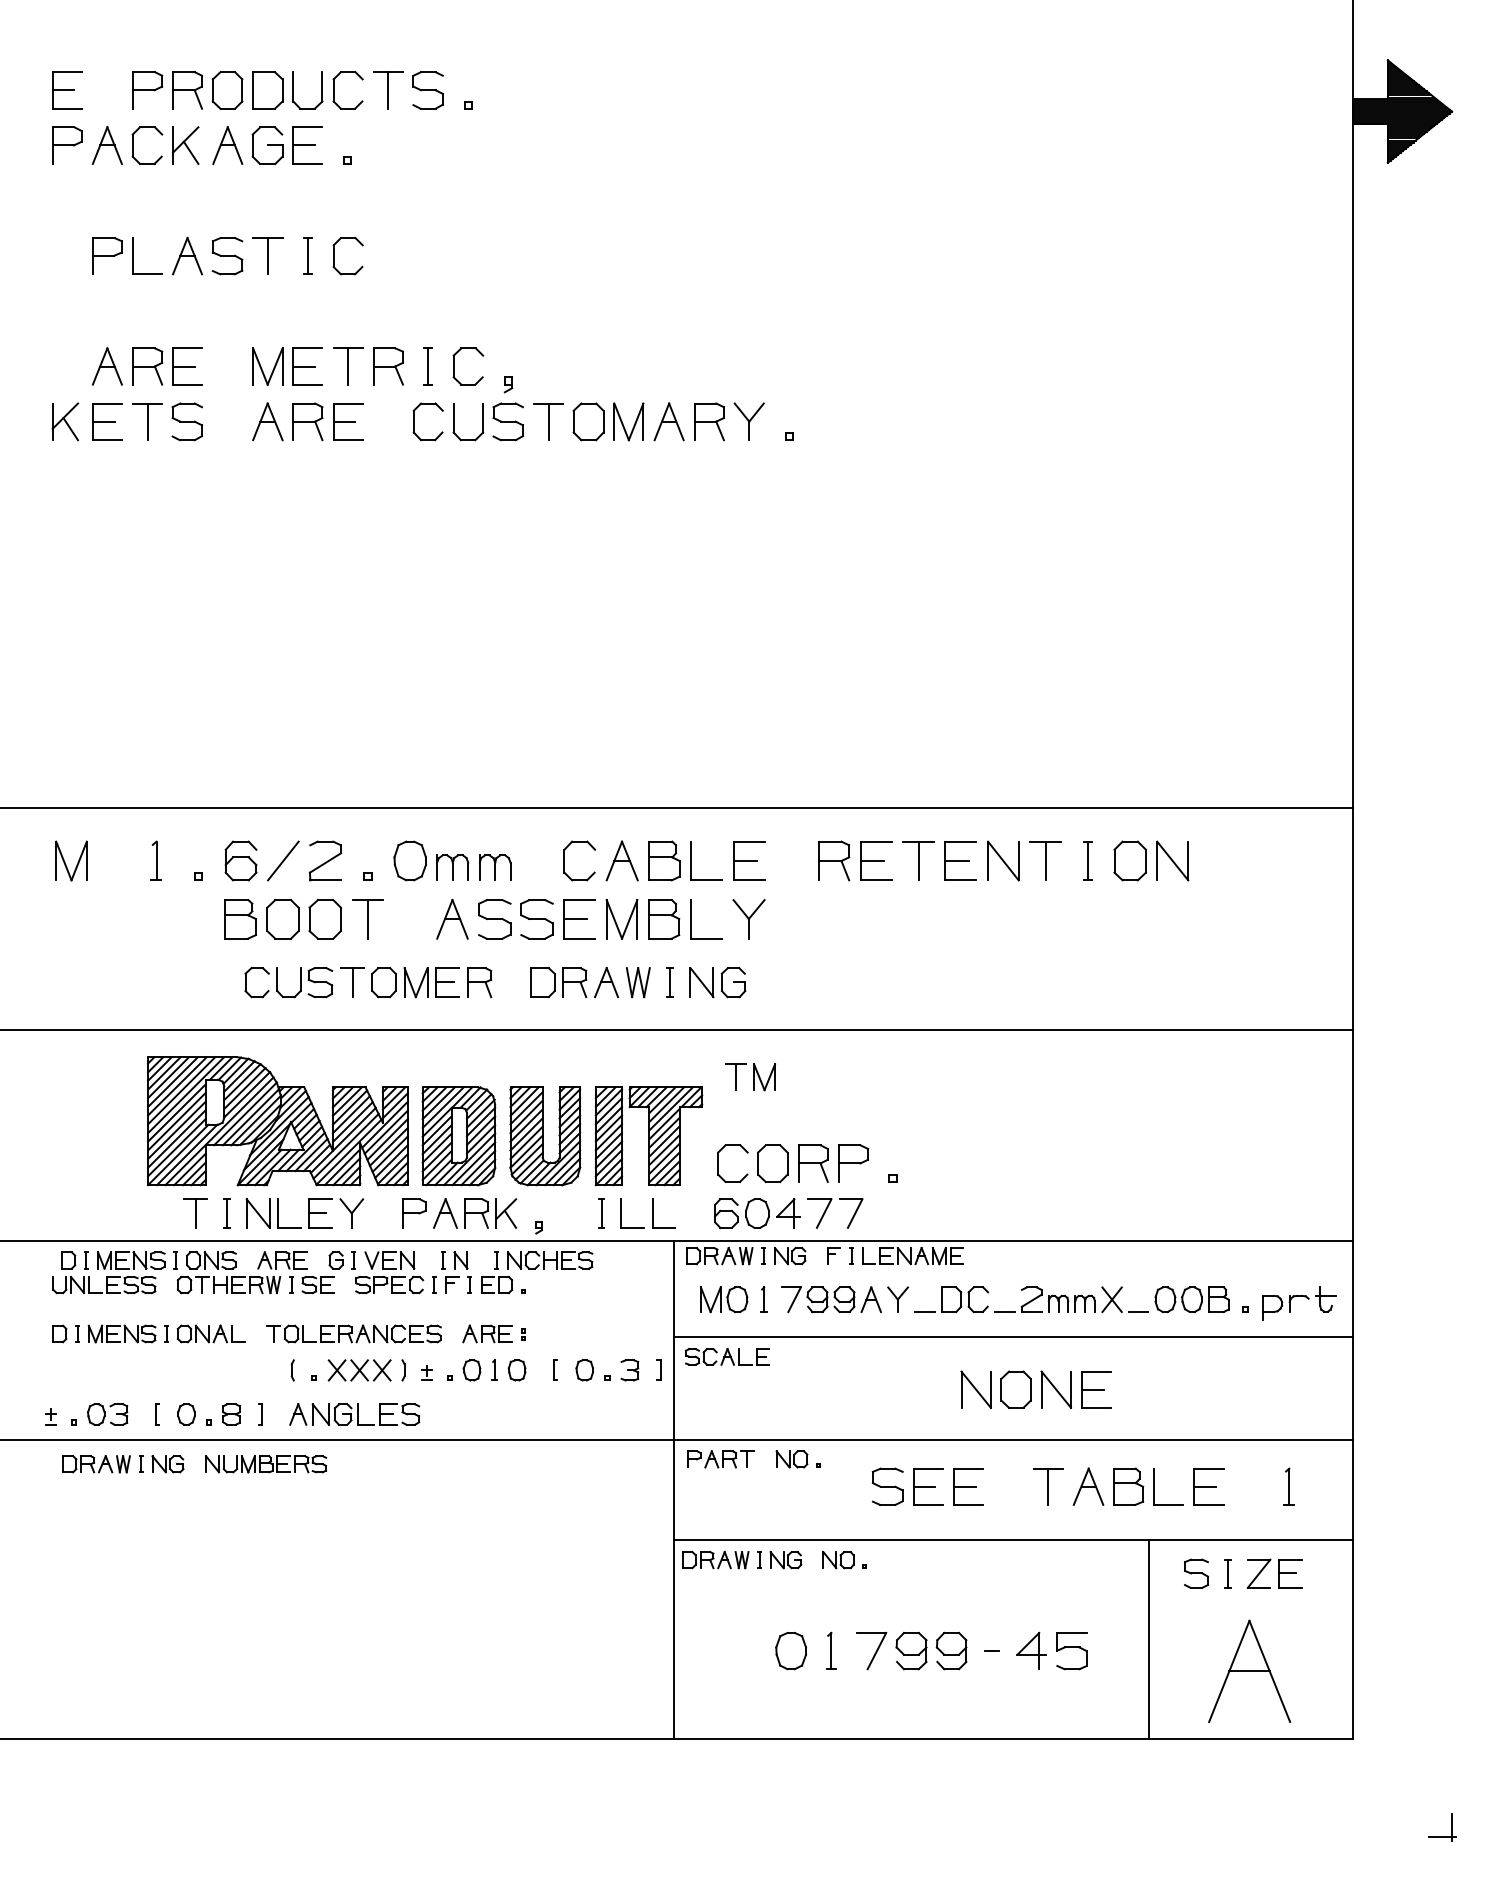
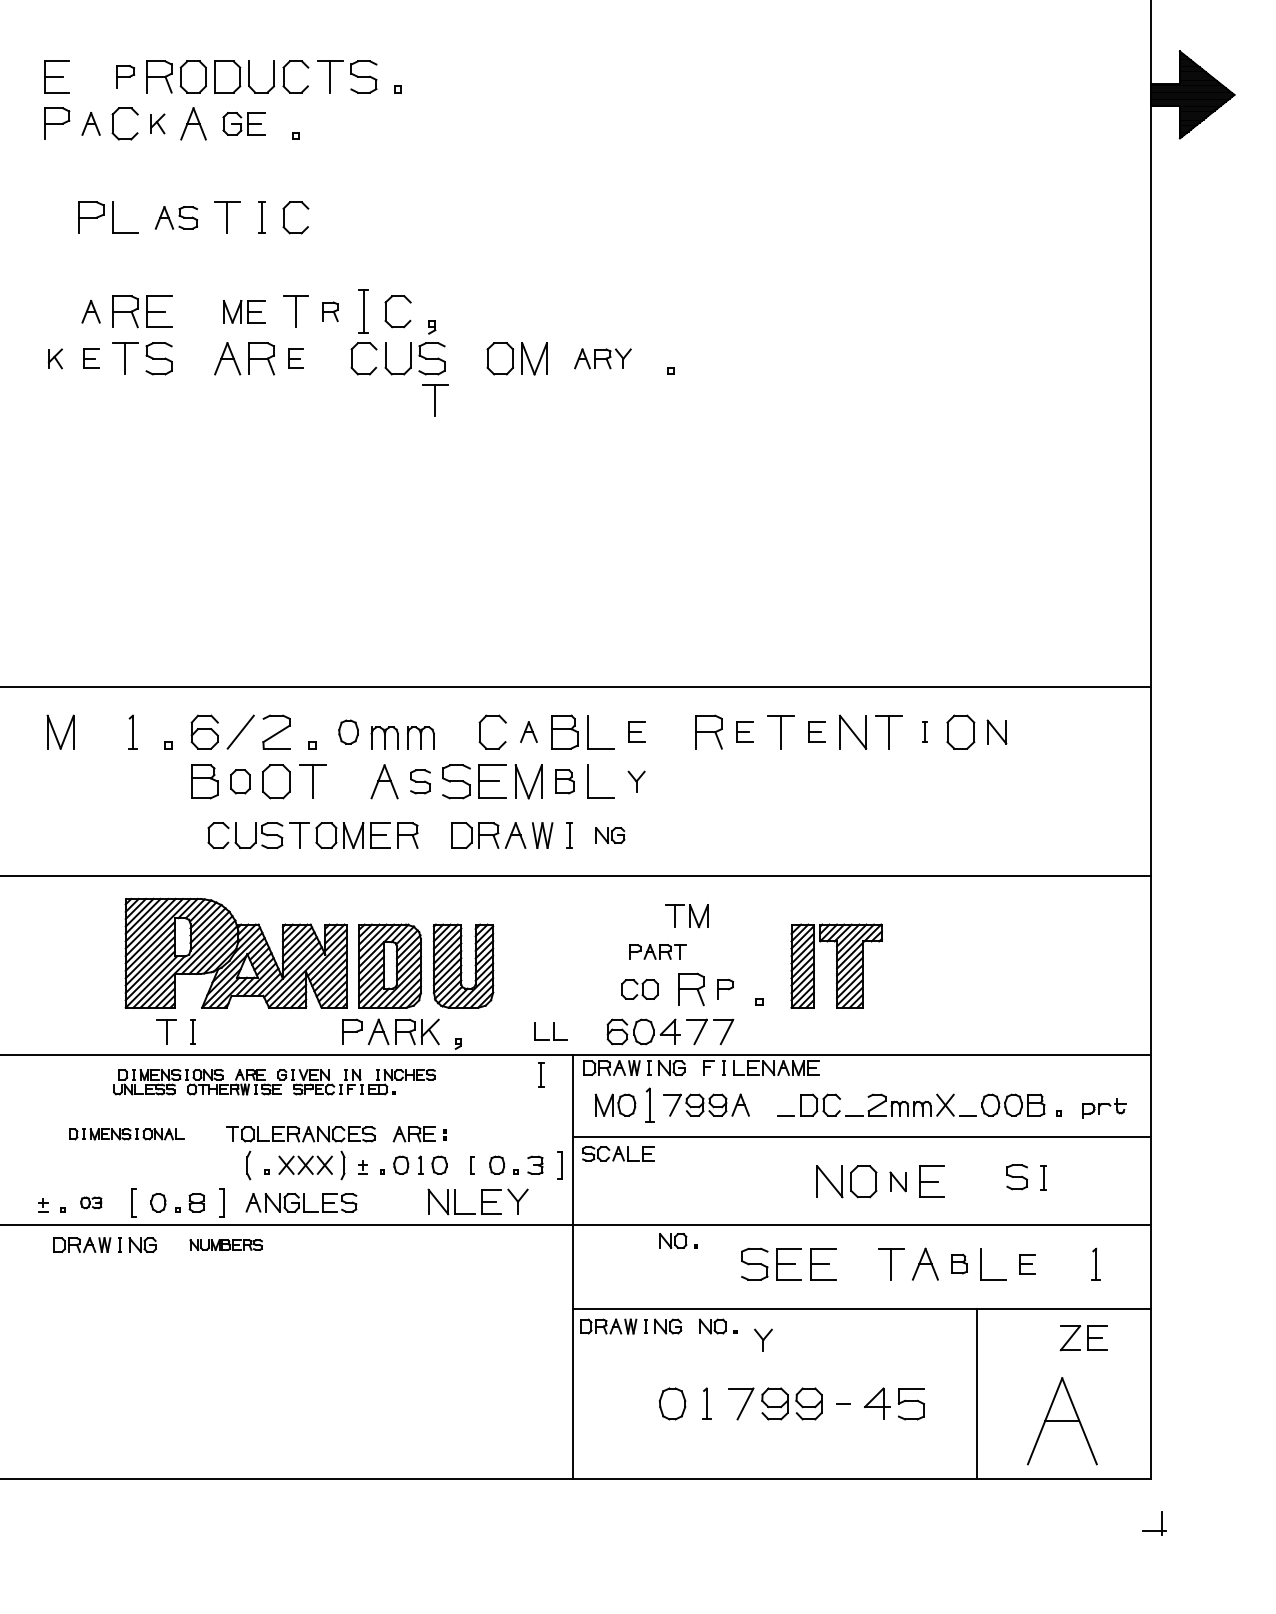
part: (147, 89) -> (125, 76), size x0.7
part: (106, 145) -> (90, 123), size x0.7
part: (185, 145) -> (157, 123), size x0.6
part: (286, 145) -> (243, 123), size x0.7
part: (207, 255) -> (176, 217), size x0.7
part: (106, 366) -> (90, 311), size x0.7
part: (287, 366) -> (244, 311), size x0.7
part: (388, 366) -> (330, 311), size x0.6
part: (427, 366) -> (363, 311), size x1.4
part: (65, 421) -> (55, 358), size x0.6
part: (107, 421) -> (91, 358), size x0.6
part: (347, 421) -> (295, 358), size x0.6
part: (548, 421) -> (435, 400), moved
part: (708, 421) -> (602, 358), size x0.6
part: (410, 860) -> (348, 731), size x0.7
part: (621, 860) -> (528, 731), size x0.6
part: (1172, 860) -> (996, 731), size x0.7
part: (748, 861) -> (636, 732), size x0.6
part: (875, 861) -> (744, 732), size x0.6
part: (960, 861) -> (816, 732), size x0.6
part: (1087, 861) -> (924, 732), size x0.6
part: (283, 919) -> (240, 781), size x0.7
part: (494, 919) -> (420, 781), size x0.7
part: (664, 919) -> (564, 781), size x0.7
part: (748, 919) -> (636, 781), size x0.6
part: (718, 982) -> (610, 835), size x0.6
part: (749, 1076) -> (686, 915), moved
part: (648, 1135) -> (836, 965), moved
part: (853, 1162) -> (725, 988), size x0.6
part: (752, 1163) -> (639, 989), size x0.6
part: (304, 1213) -> (477, 1201), moved
part: (601, 1213) -> (541, 1074), moved
part: (647, 1213) -> (550, 1031), size x0.7
part: (322, 1271) -> (274, 1081), size x0.7
part: (764, 1298) -> (649, 1104), size x1.6
part: (898, 1298) -> (763, 1339), moved
part: (1299, 1303) -> (1104, 1108), size x0.7
part: (148, 1334) -> (126, 1134), size x0.7
part: (292, 1369) -> (248, 1164), size x1.6
part: (402, 1369) -> (342, 1164), size x1.6
part: (659, 1370) -> (560, 1165), size x1.6
part: (1055, 1389) -> (897, 1181), size x0.6
part: (106, 1414) -> (90, 1202), size x0.6
part: (157, 1414) -> (133, 1202), size x1.6
part: (260, 1414) -> (221, 1202), size x1.6
part: (720, 1458) -> (657, 951), moved
part: (266, 1463) -> (226, 1244), size x0.7
part: (1128, 1485) -> (959, 1263), size x0.6
part: (1208, 1487) -> (1027, 1264), size x0.6
part: (1227, 1572) -> (1043, 1177), moved
part: (1195, 1574) -> (1016, 1177), moved
part: (1450, 1828) -> (1161, 1523), moved

